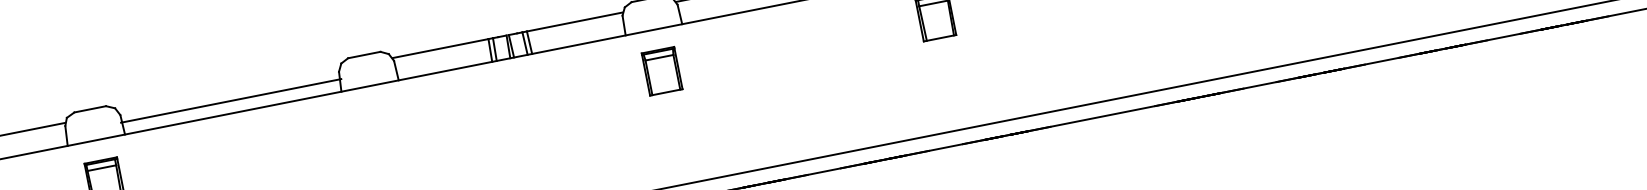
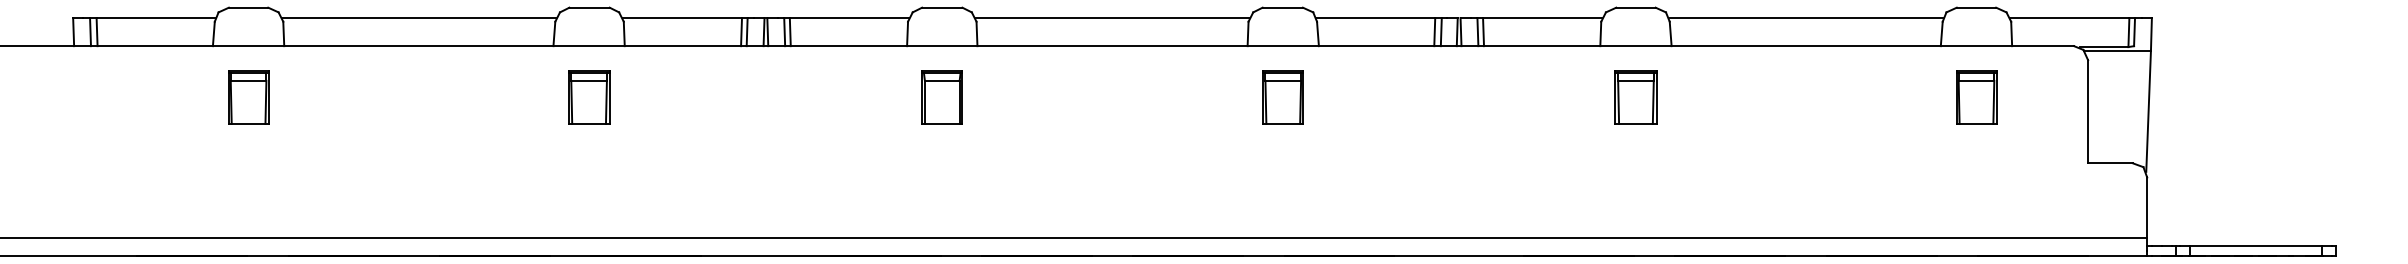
line: (231, 101) -> (419, 18), moved
part: (378, 127) -> (589, 97), added

